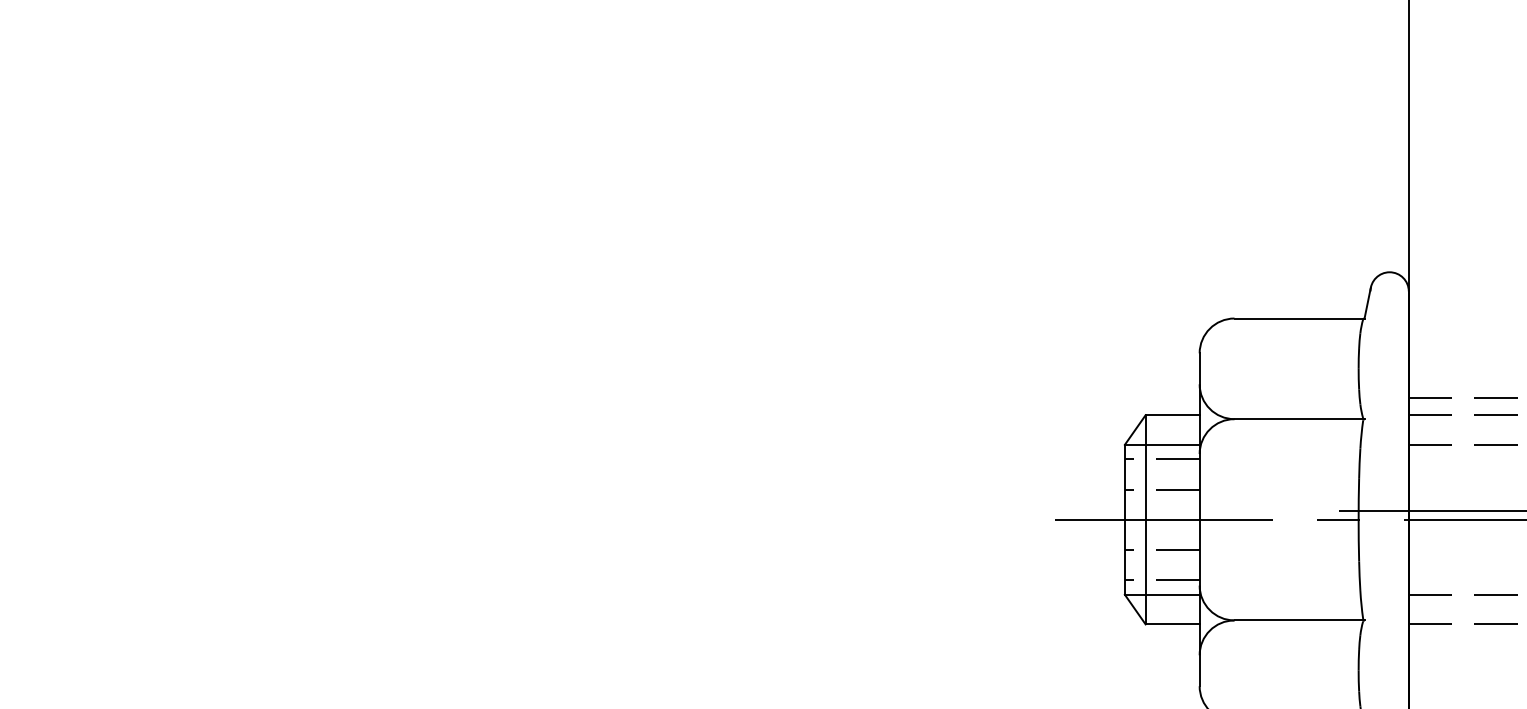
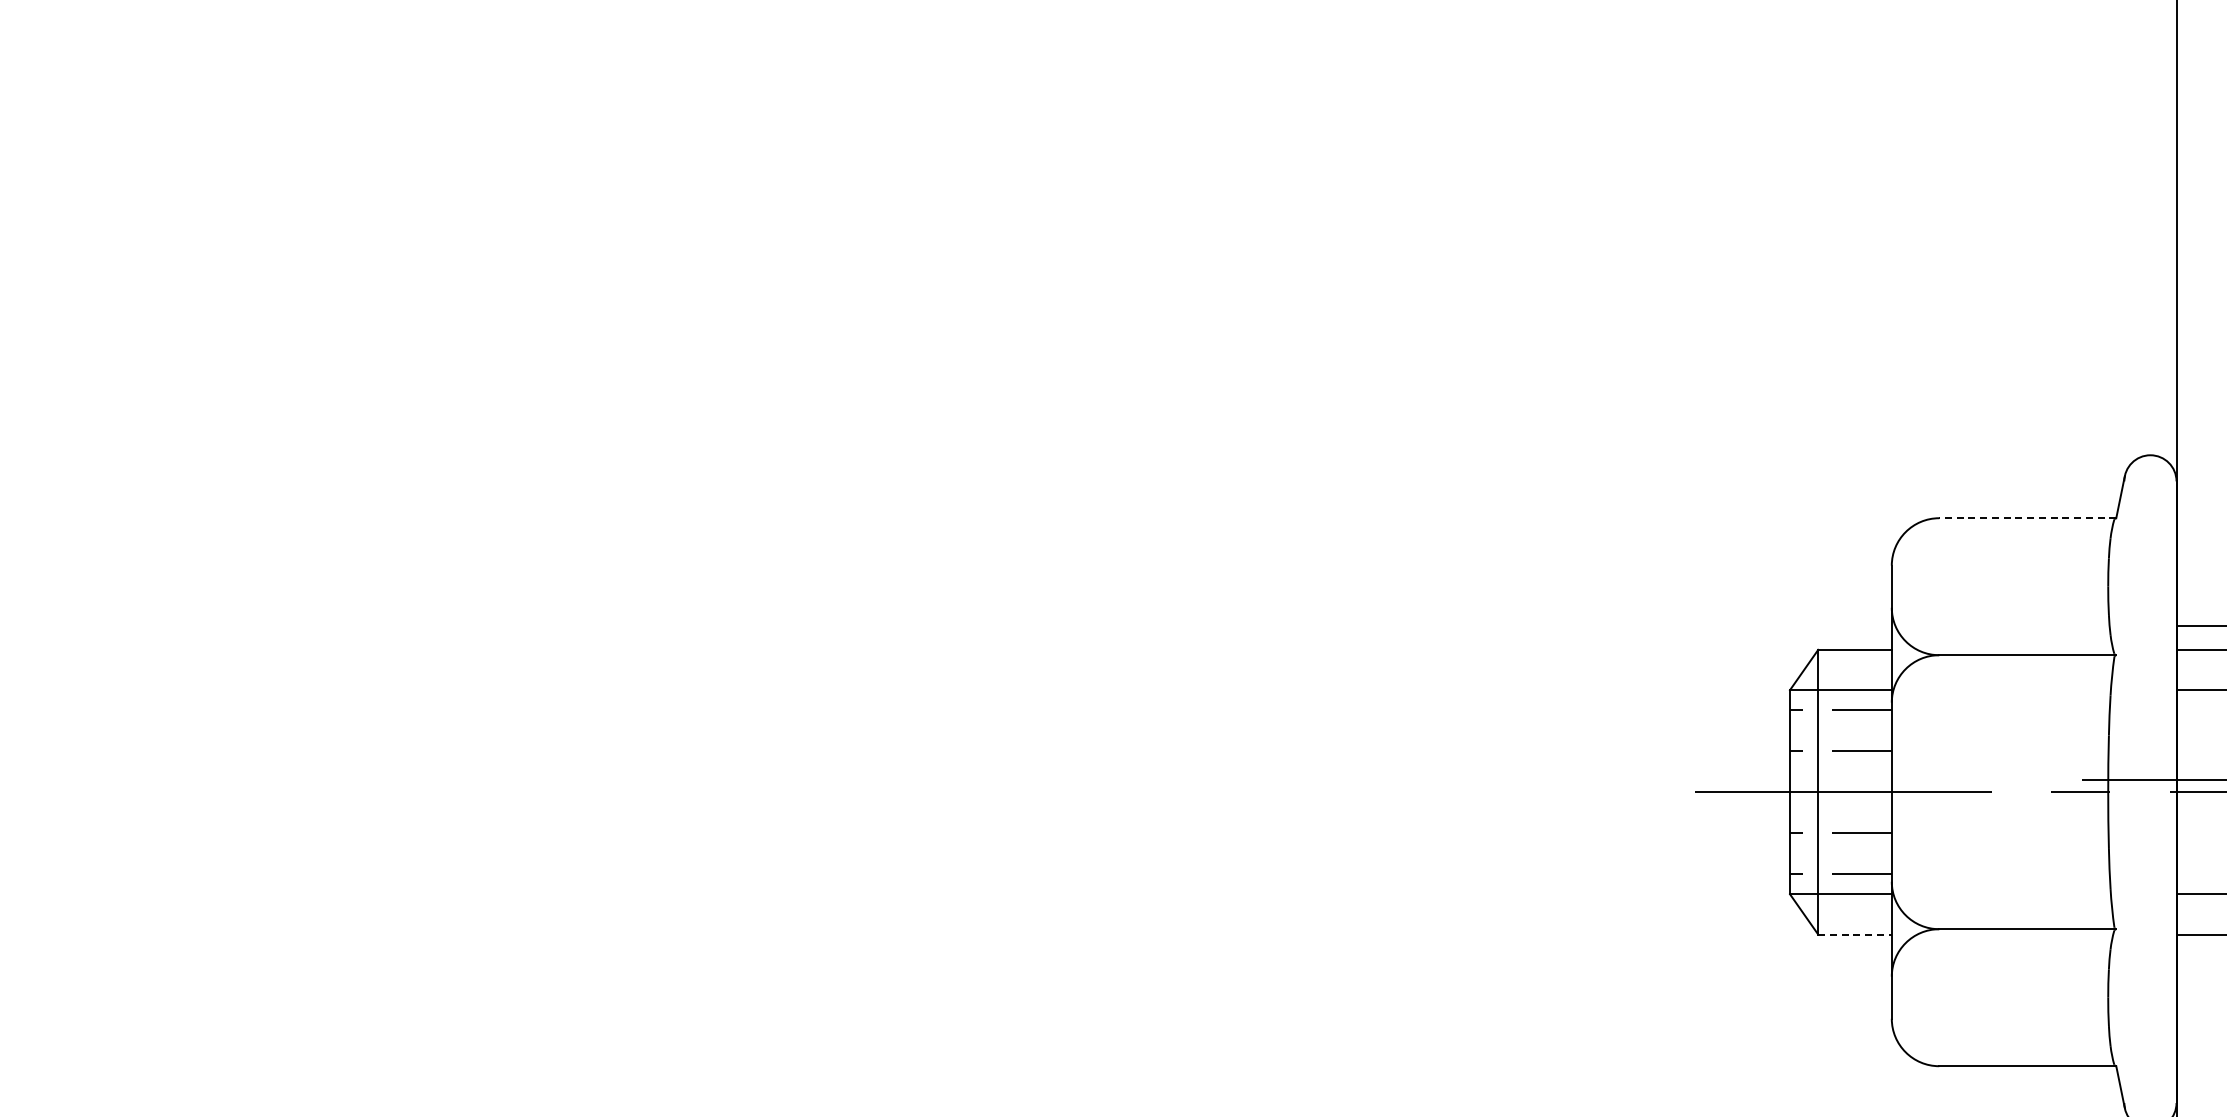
line: (1299, 318) -> (2027, 518), solid -> dashed
line: (1172, 624) -> (1855, 934), solid -> dashed

